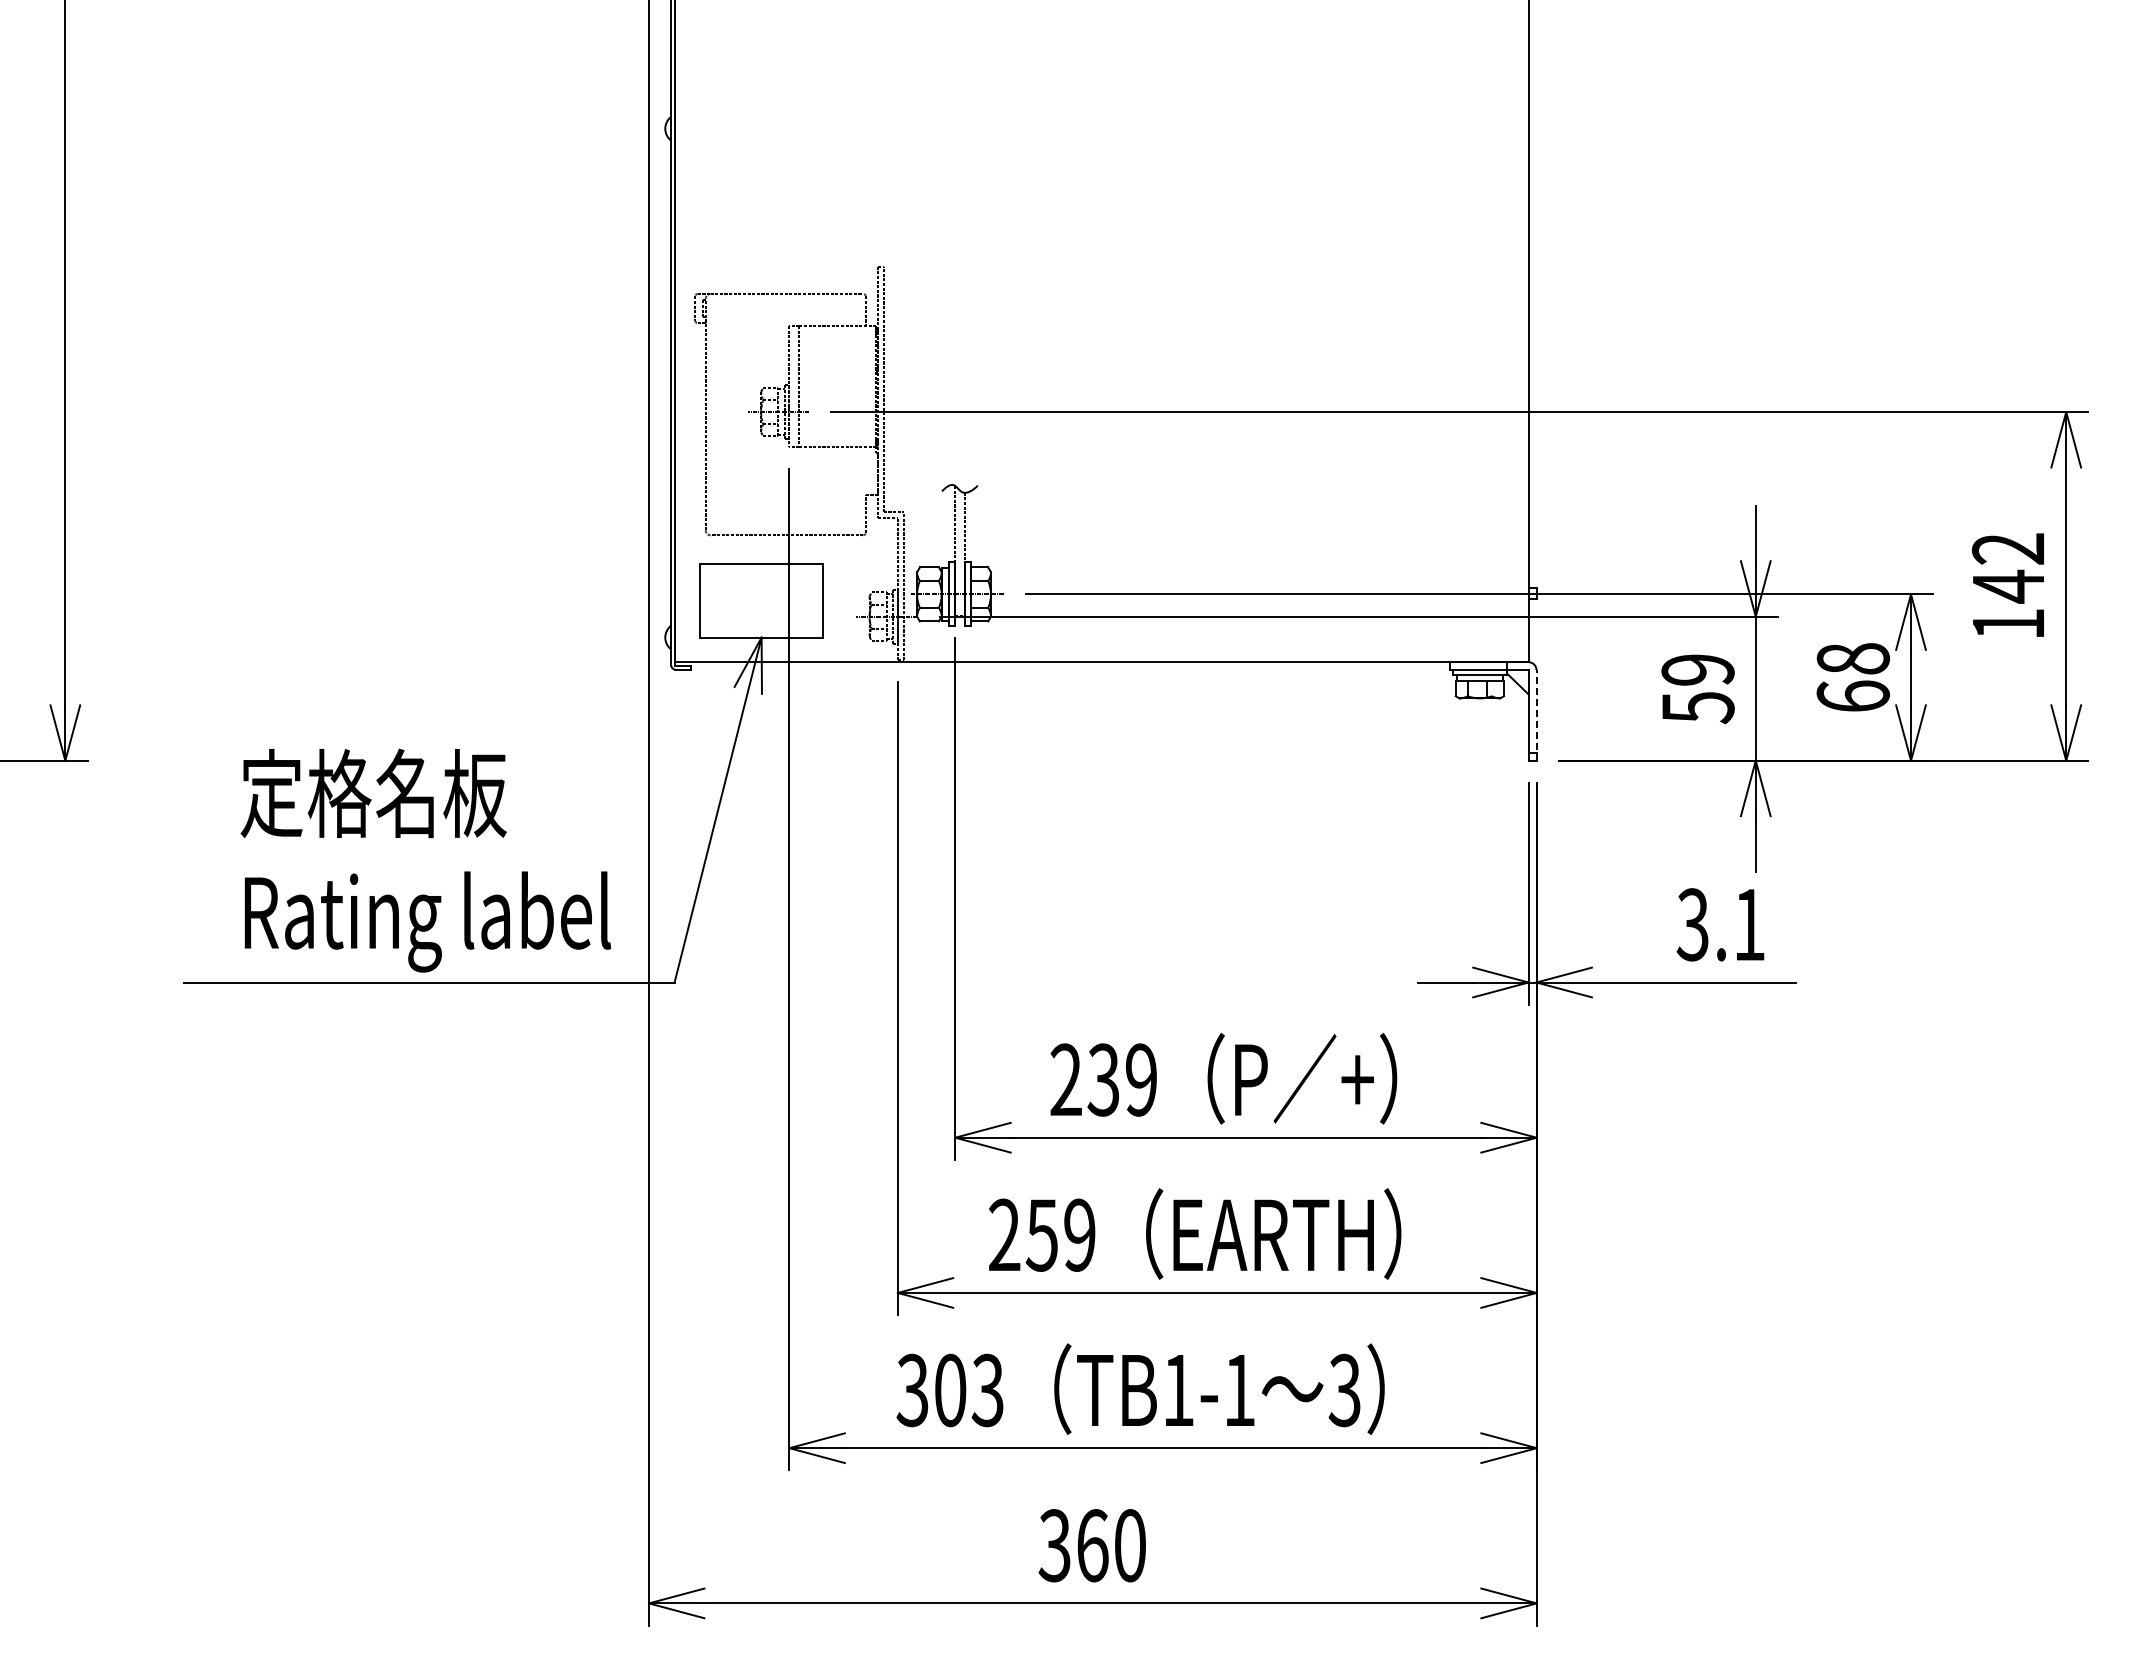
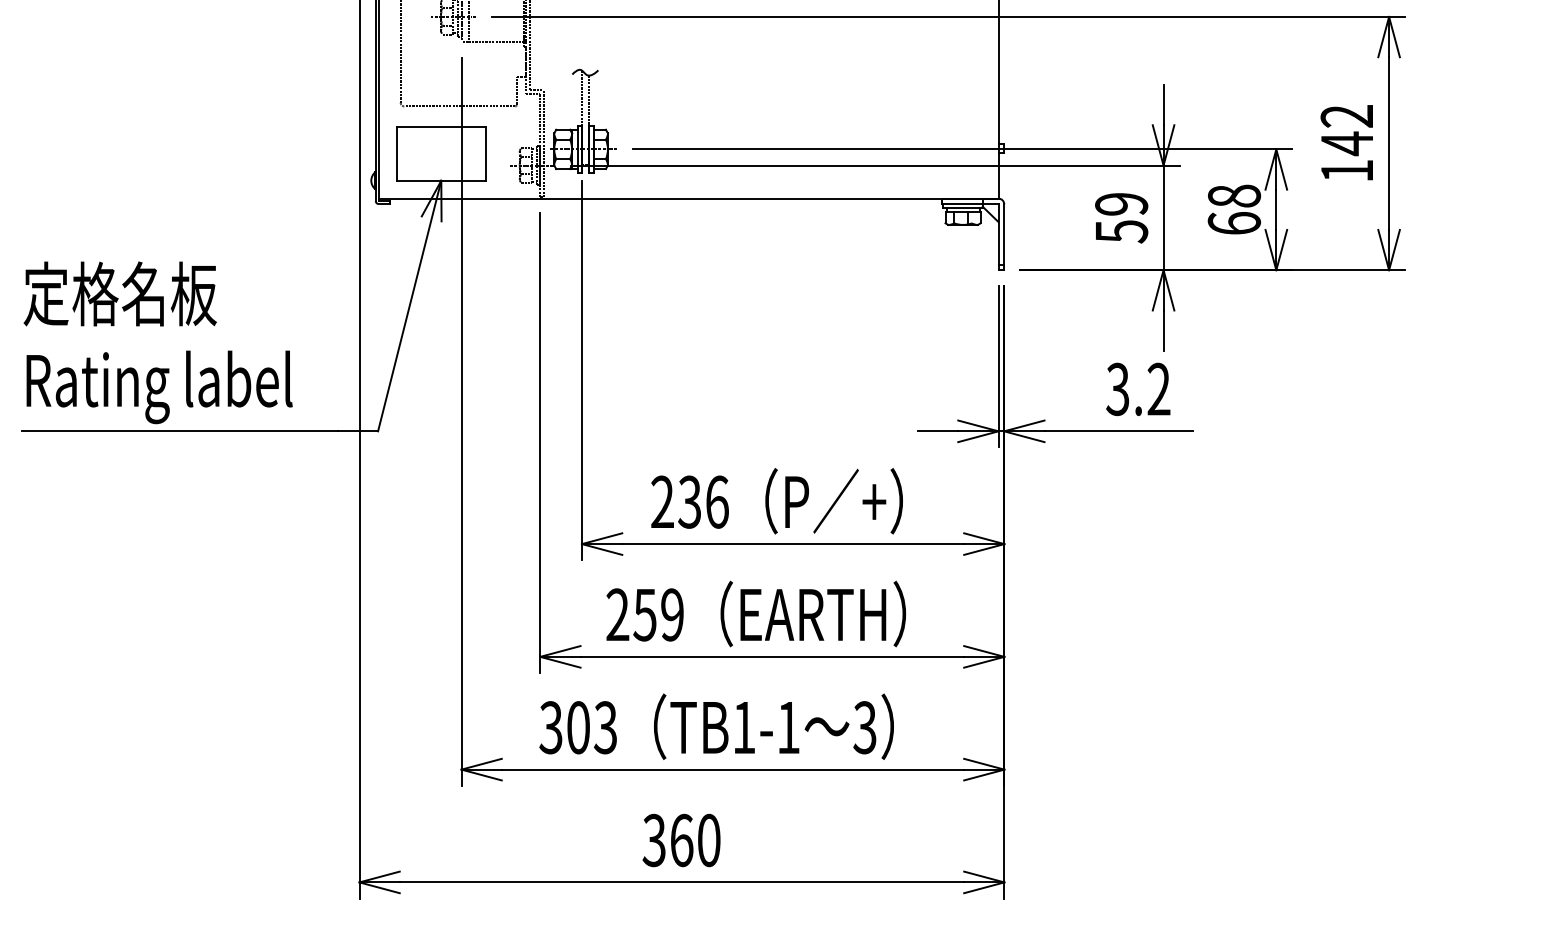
line: (1536, 714) -> (1004, 236), dashed -> solid
text: (425, 860) -> (157, 342), moved
text: (1749, 924) -> (1158, 389), 3.1 -> 3.2
text: (1141, 1079) -> (717, 501), 239 -> 236

